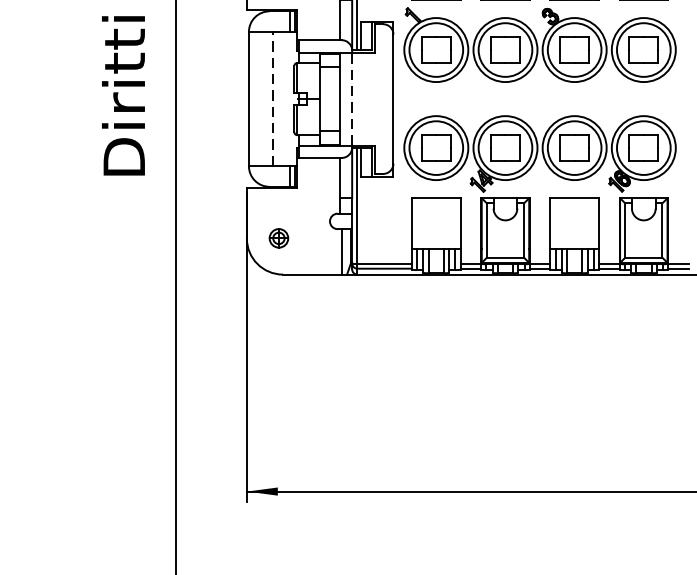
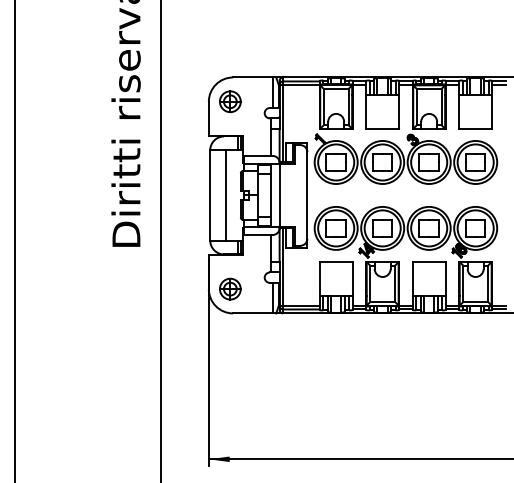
line: (273, 97) -> (226, 194), dashed -> solid
line: (351, 97) -> (279, 194), dashed -> solid
part: (279, 237) -> (230, 288), size x1.67

